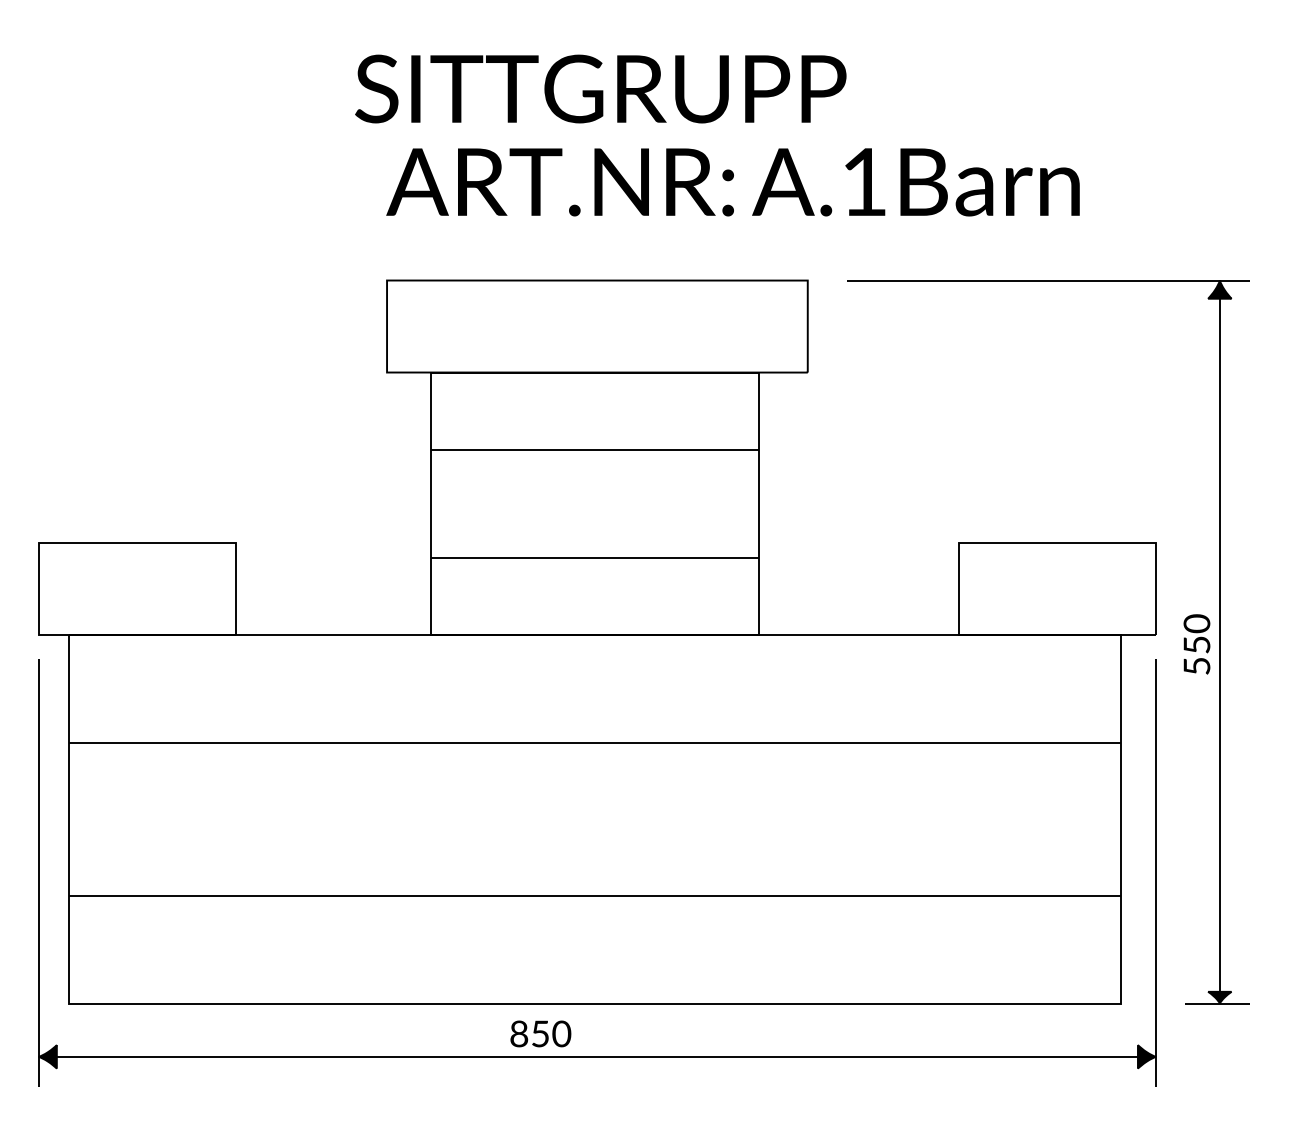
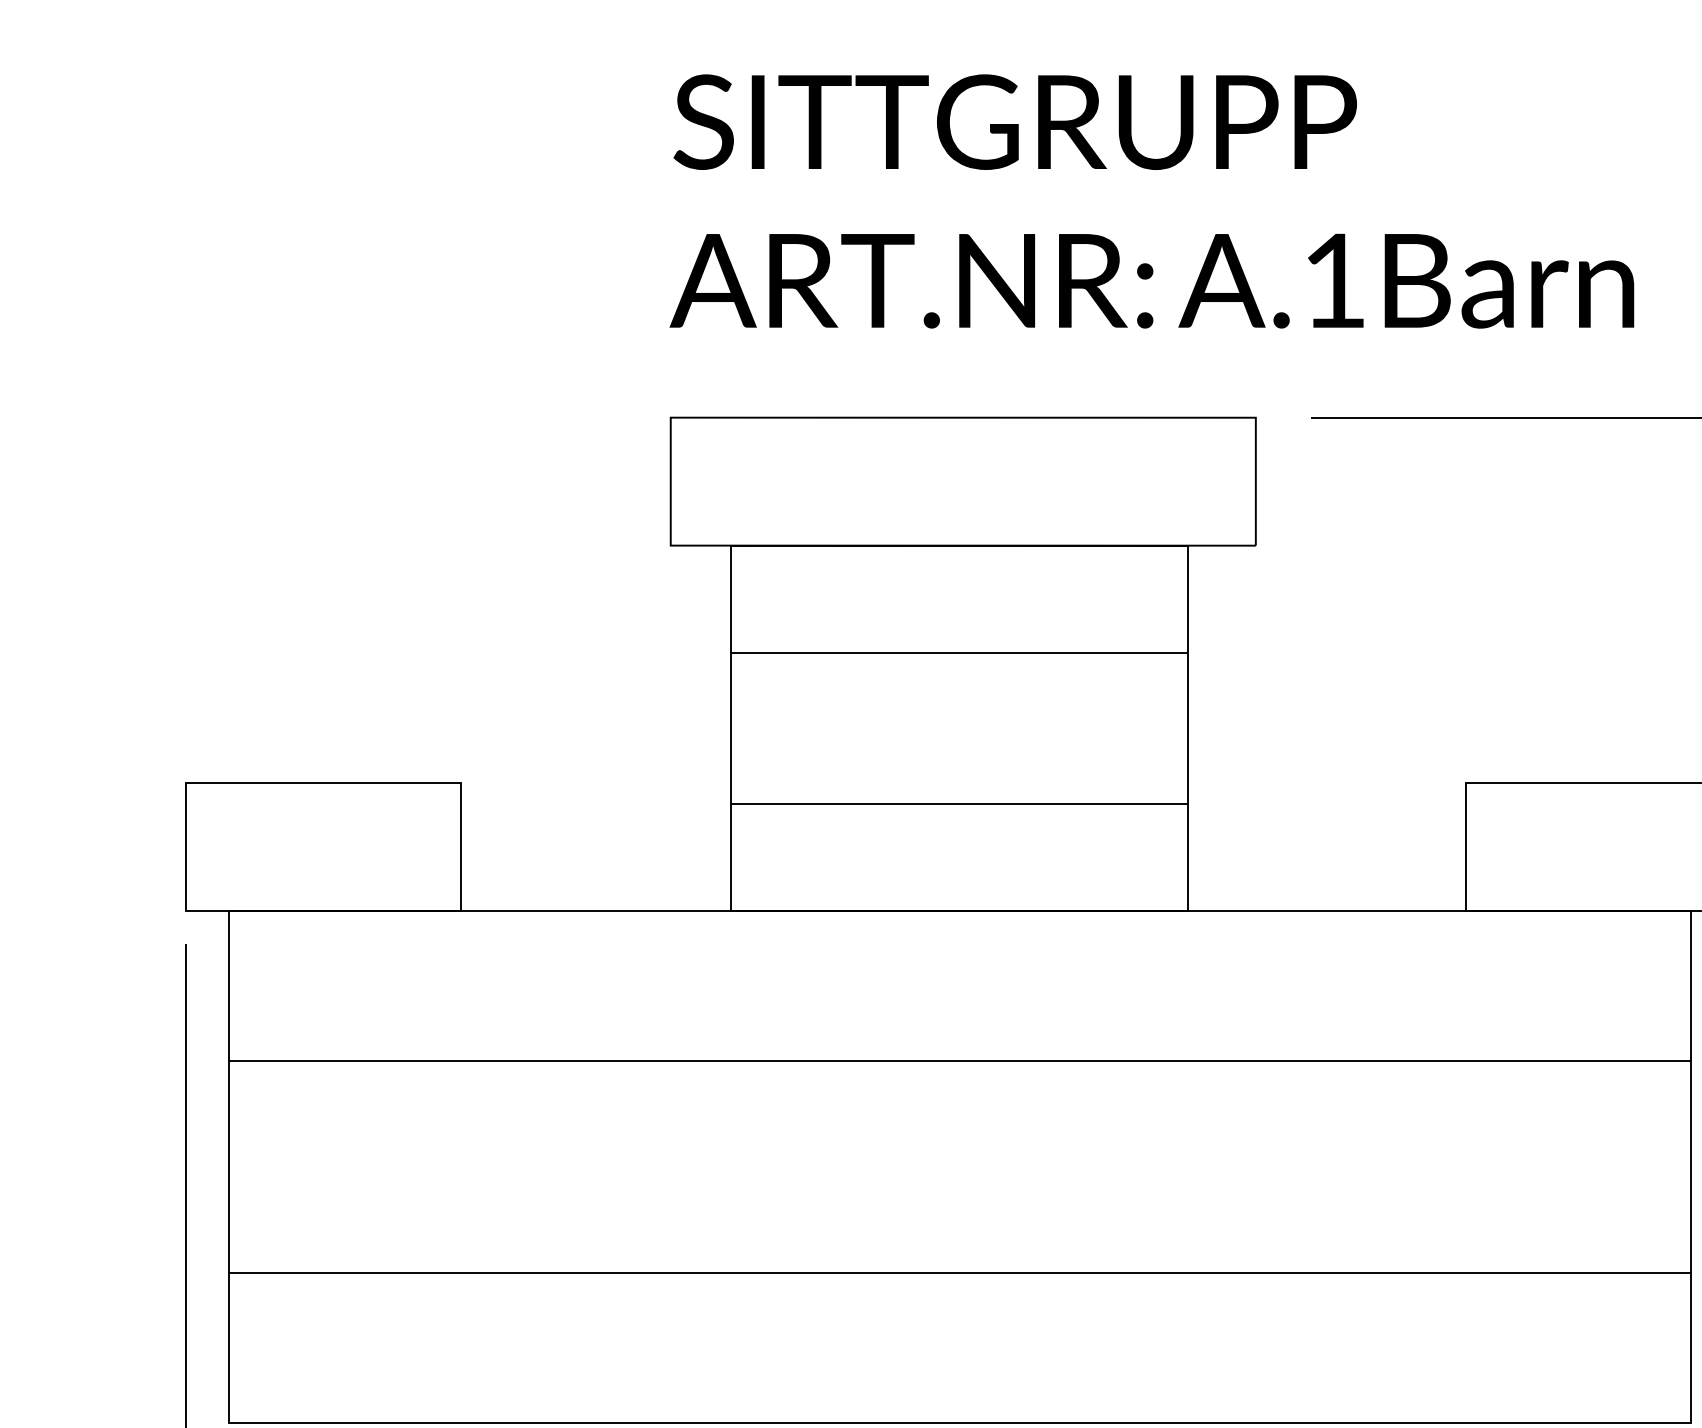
text: (600, 88) -> (1014, 121), moved

